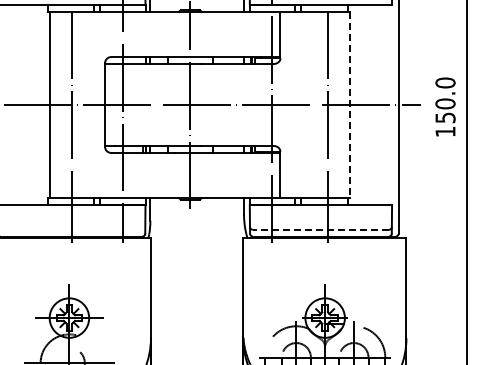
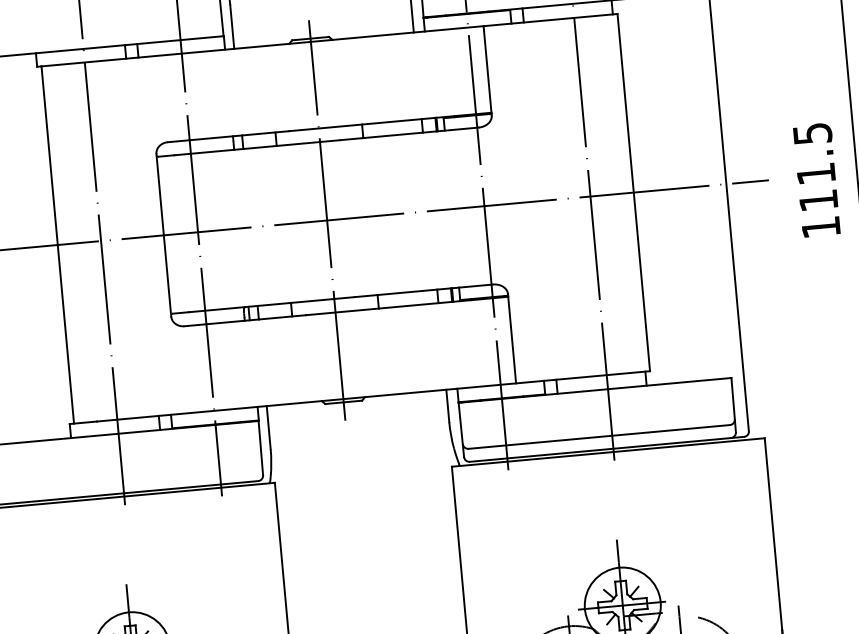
text: (445, 100) -> (815, 167), 150.0 -> 111.5
line: (350, 105) -> (634, 193), dashed -> solid
line: (320, 229) -> (598, 436), dashed -> solid

